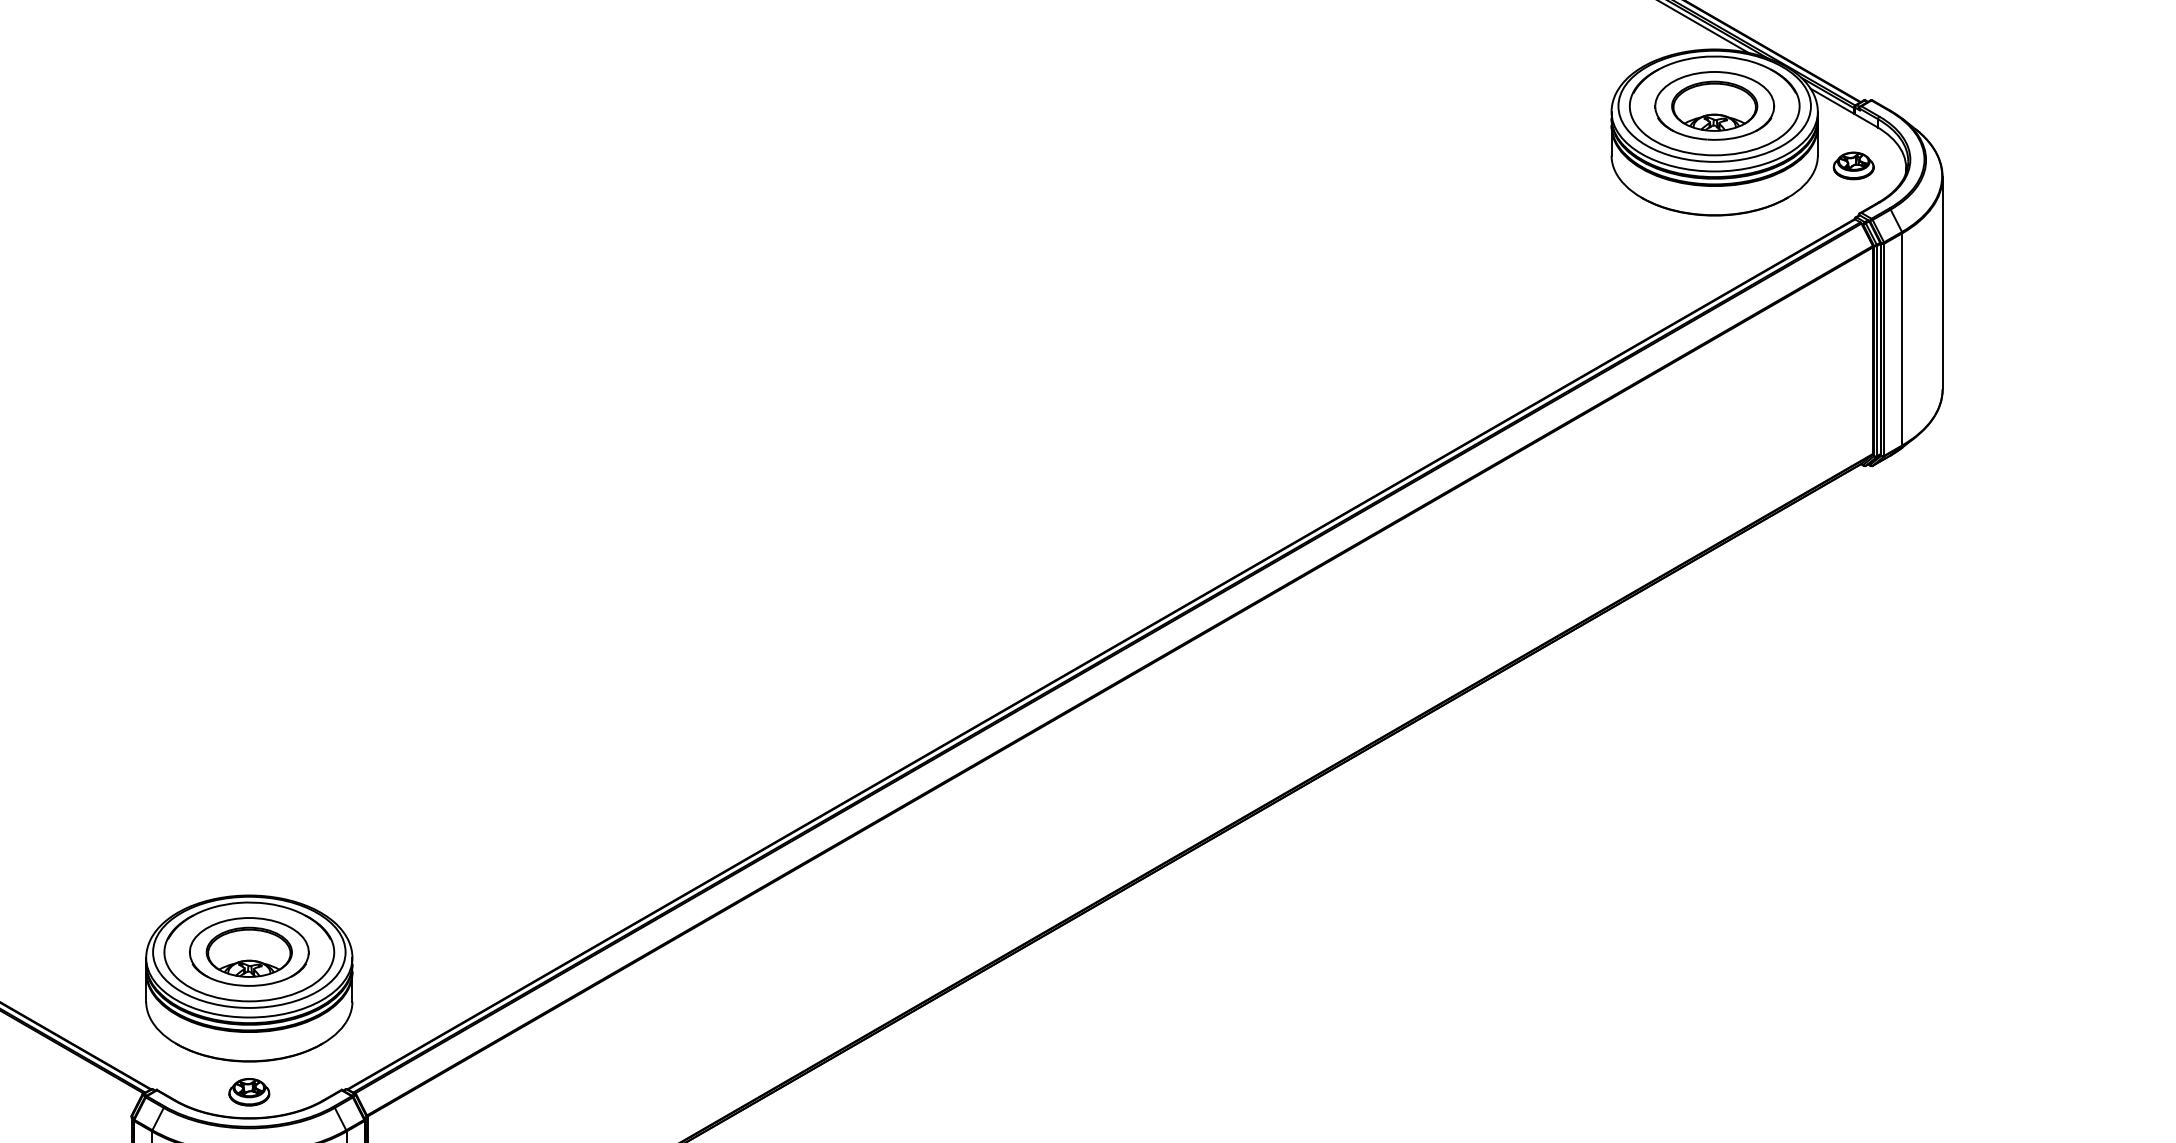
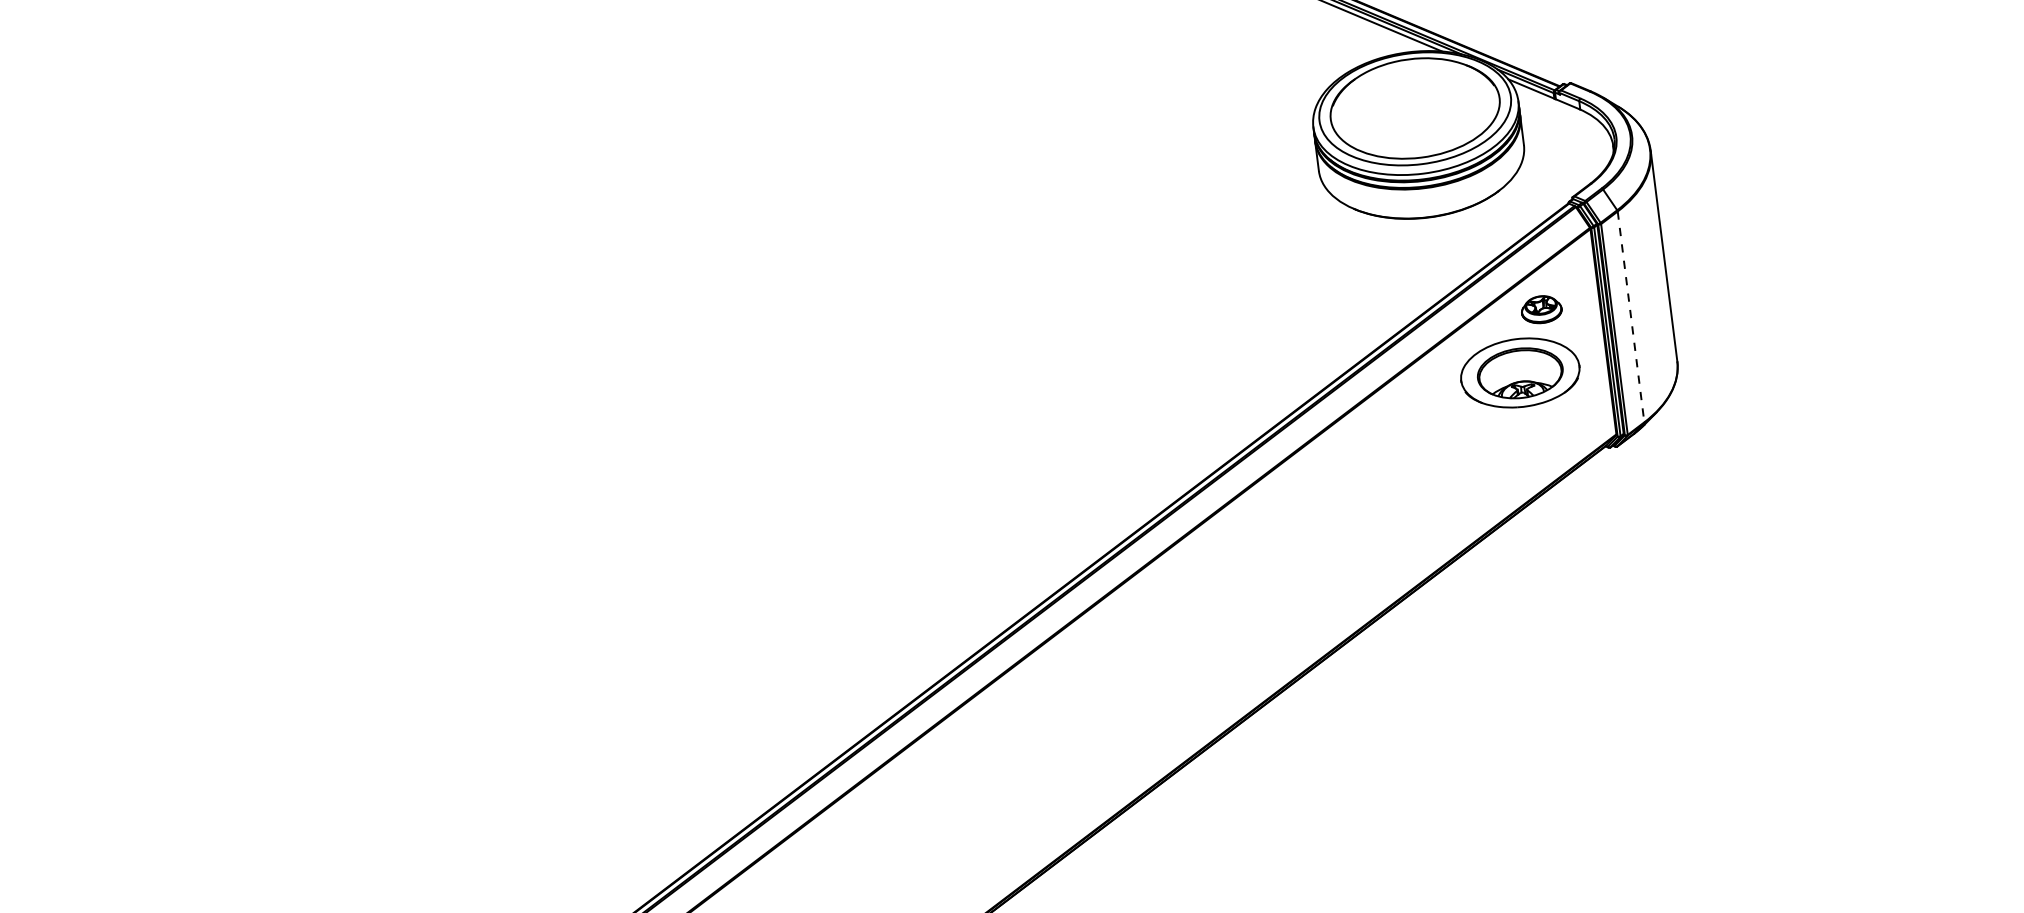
part: (1714, 105) -> (1520, 372), moved
part: (1853, 165) -> (1541, 309), moved
line: (1902, 339) -> (1631, 317), solid -> dashed

